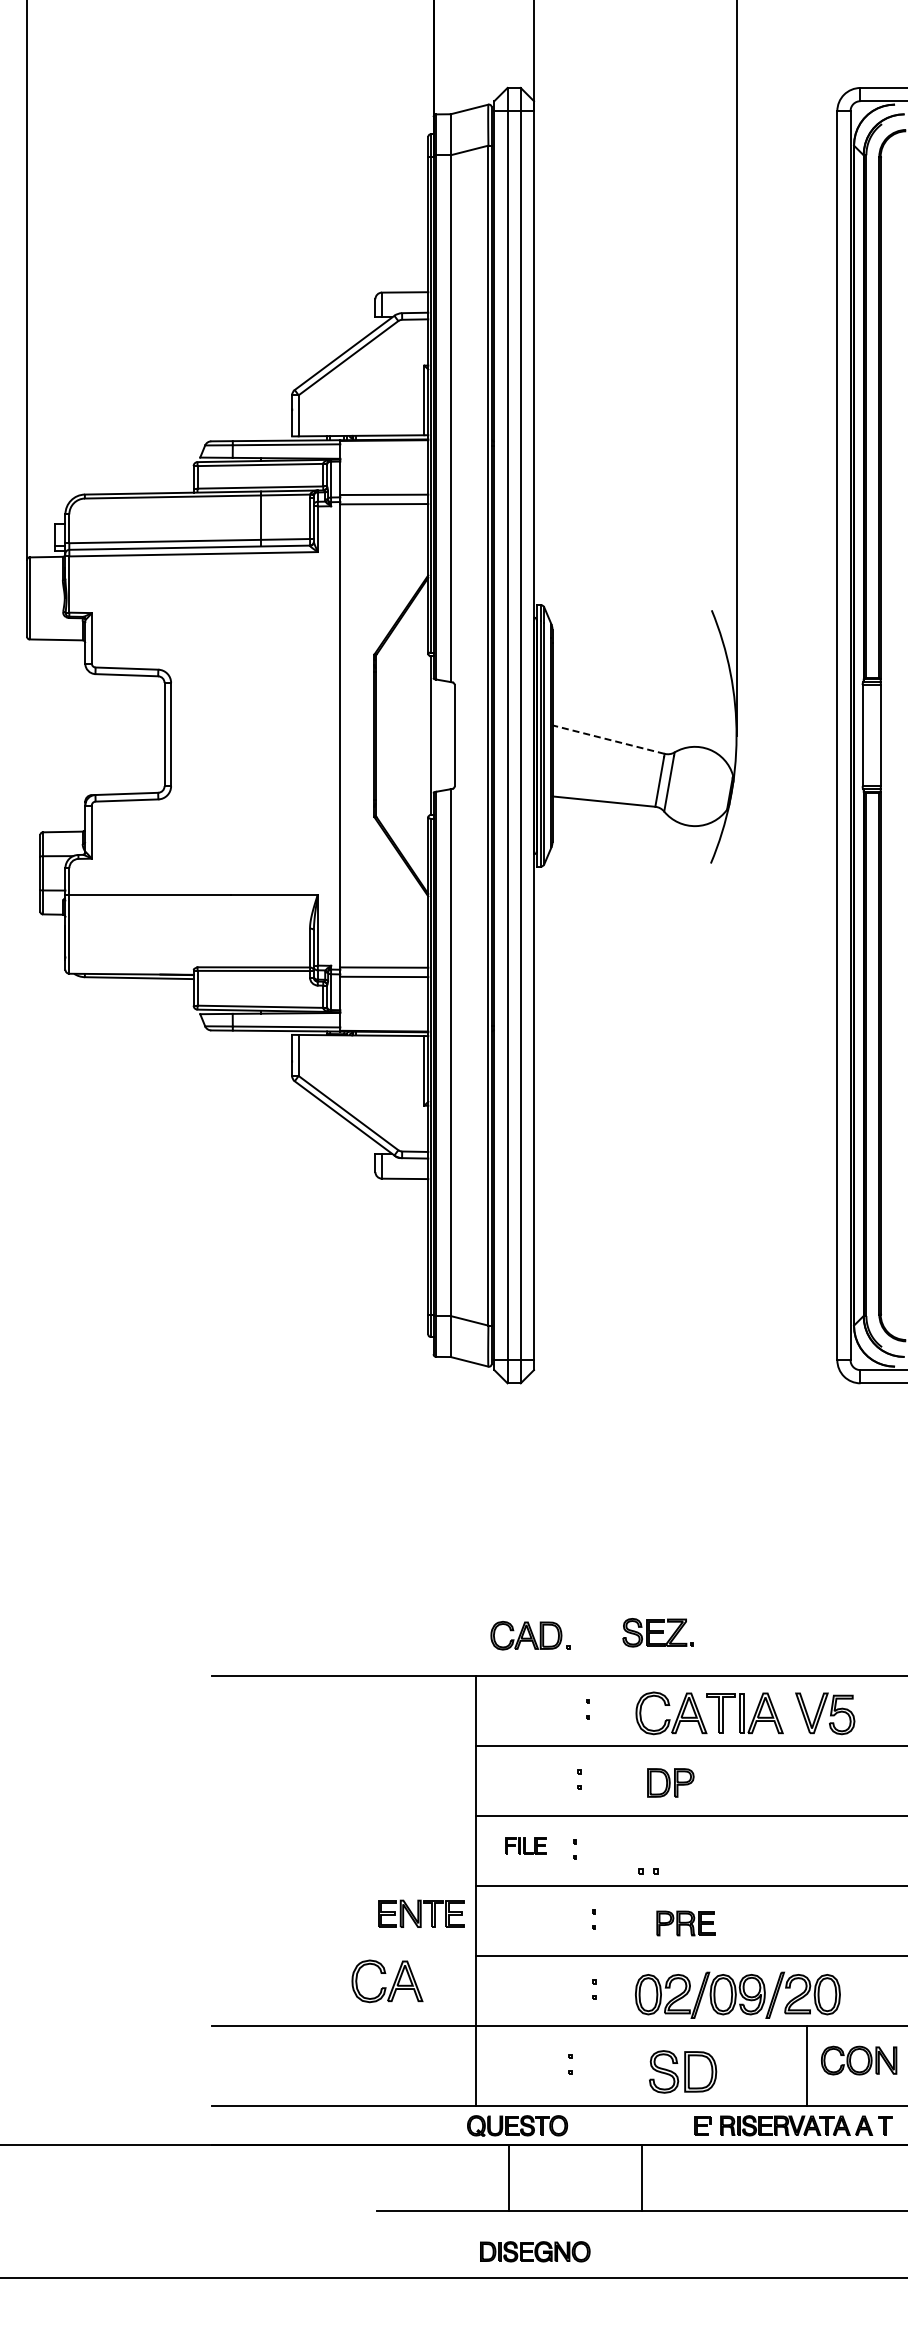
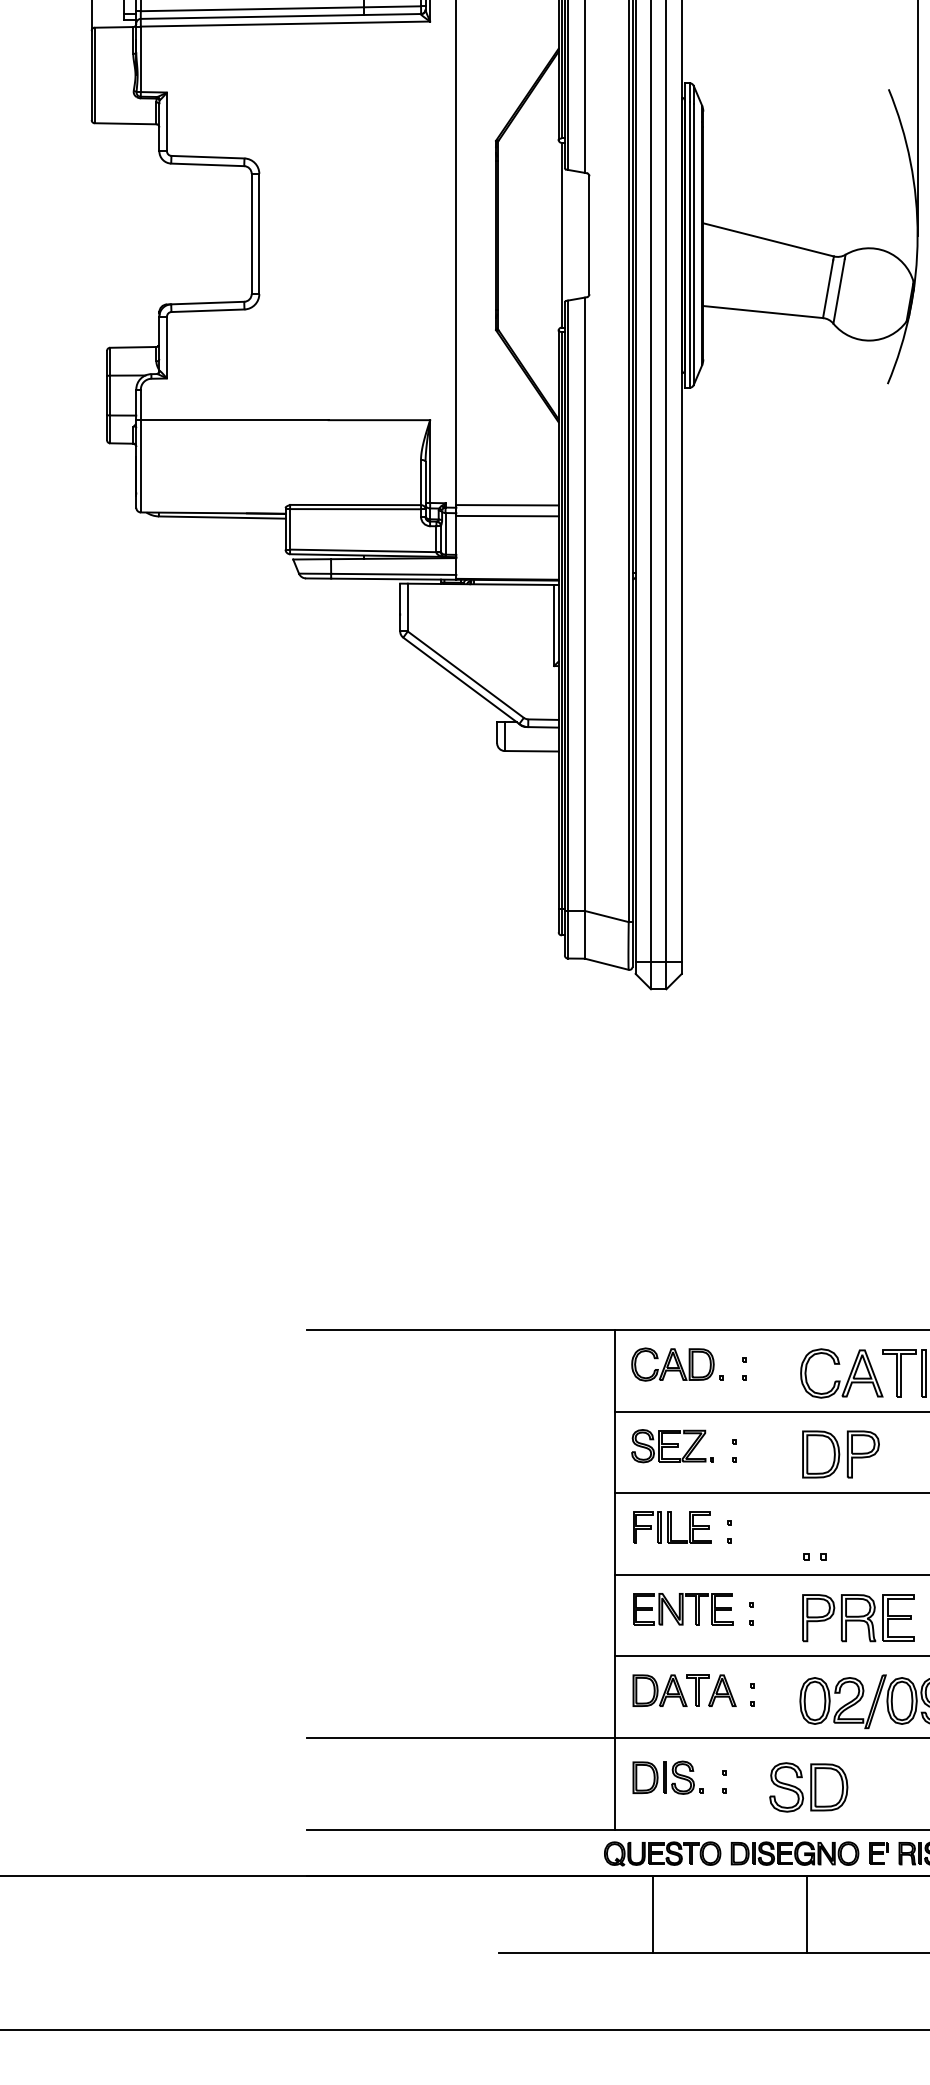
line: (608, 739) -> (768, 239), dashed -> solid
part: (657, 1632) -> (671, 1445), moved
part: (530, 1635) -> (677, 1364), moved
part: (670, 1782) -> (840, 1453), size x1.43
part: (525, 1845) -> (671, 1527), size x1.67
part: (421, 1913) -> (683, 1608), moved
part: (685, 1923) -> (858, 1618), size x1.67
part: (536, 1985) -> (684, 1690), added
part: (386, 1987) -> (510, 1692), removed
part: (521, 2060) -> (667, 1777), added
part: (683, 2071) -> (809, 1786), moved
part: (535, 2251) -> (795, 1853), moved

